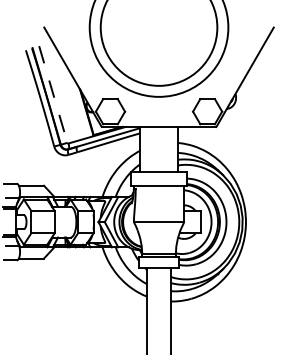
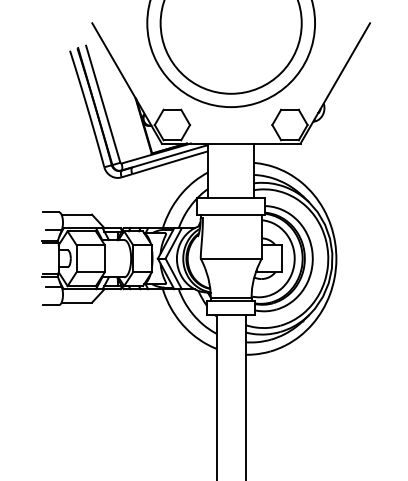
line: (53, 94) -> (103, 104), dashed -> solid

